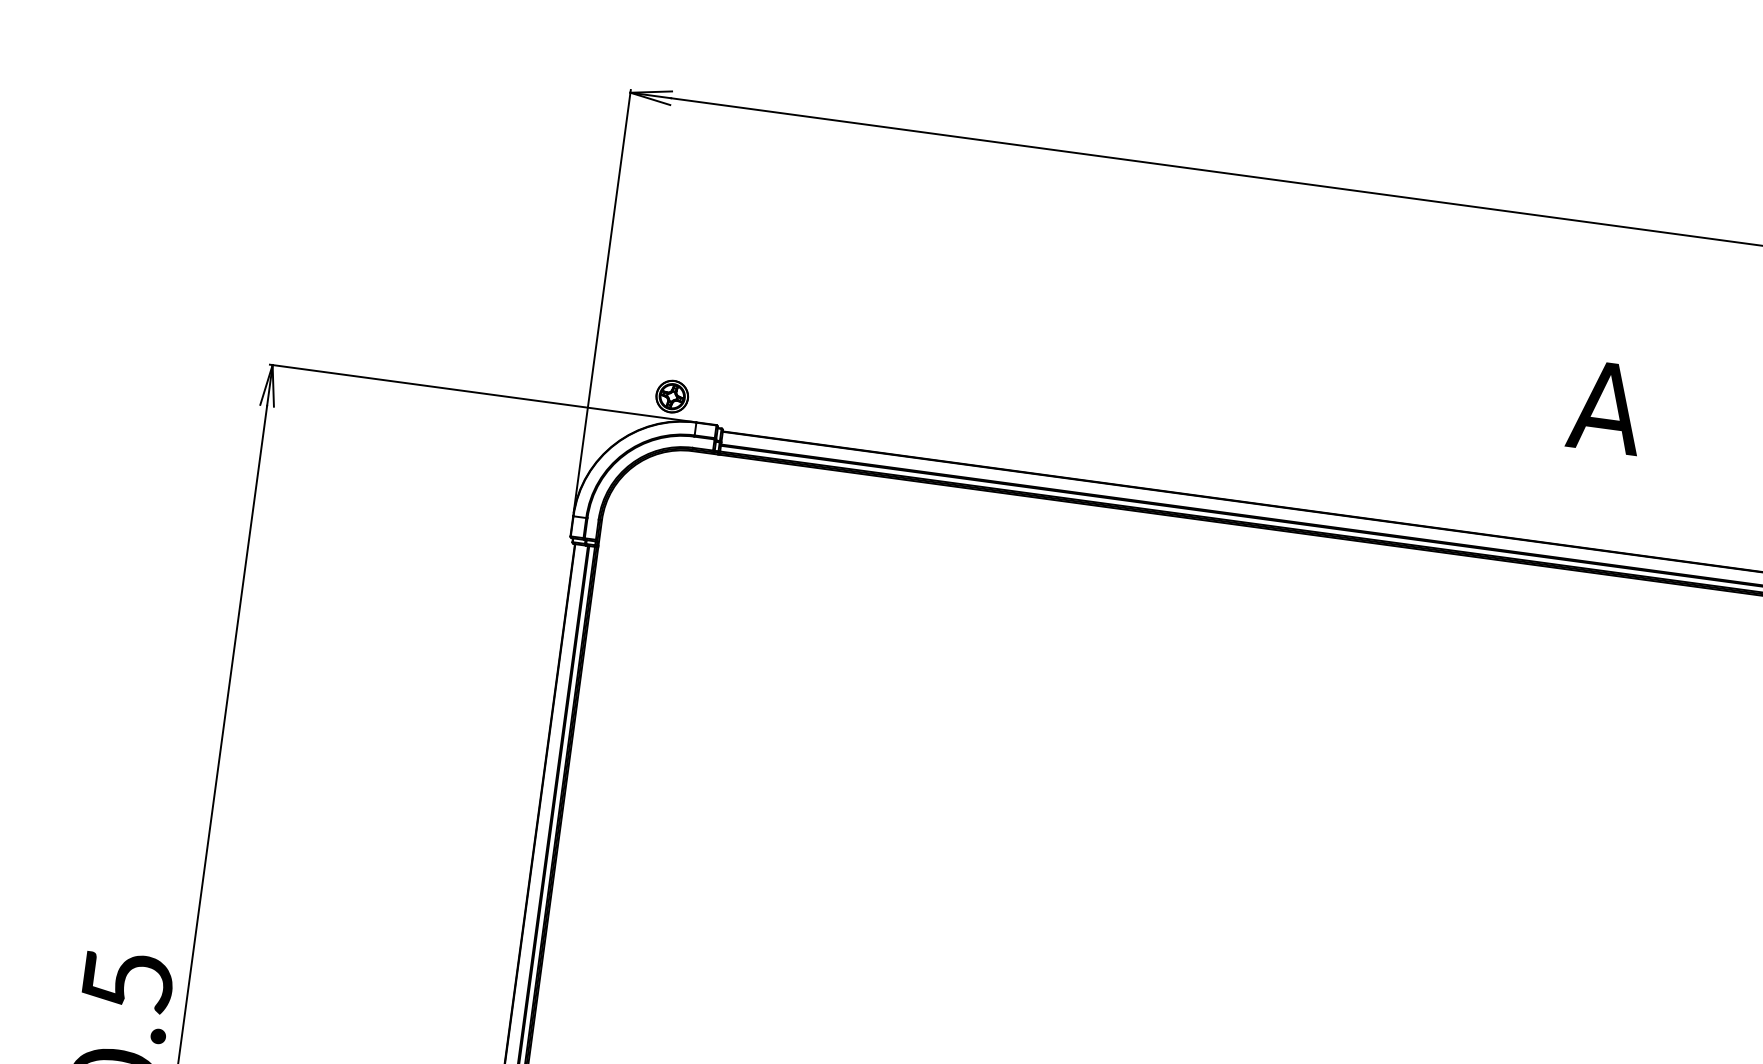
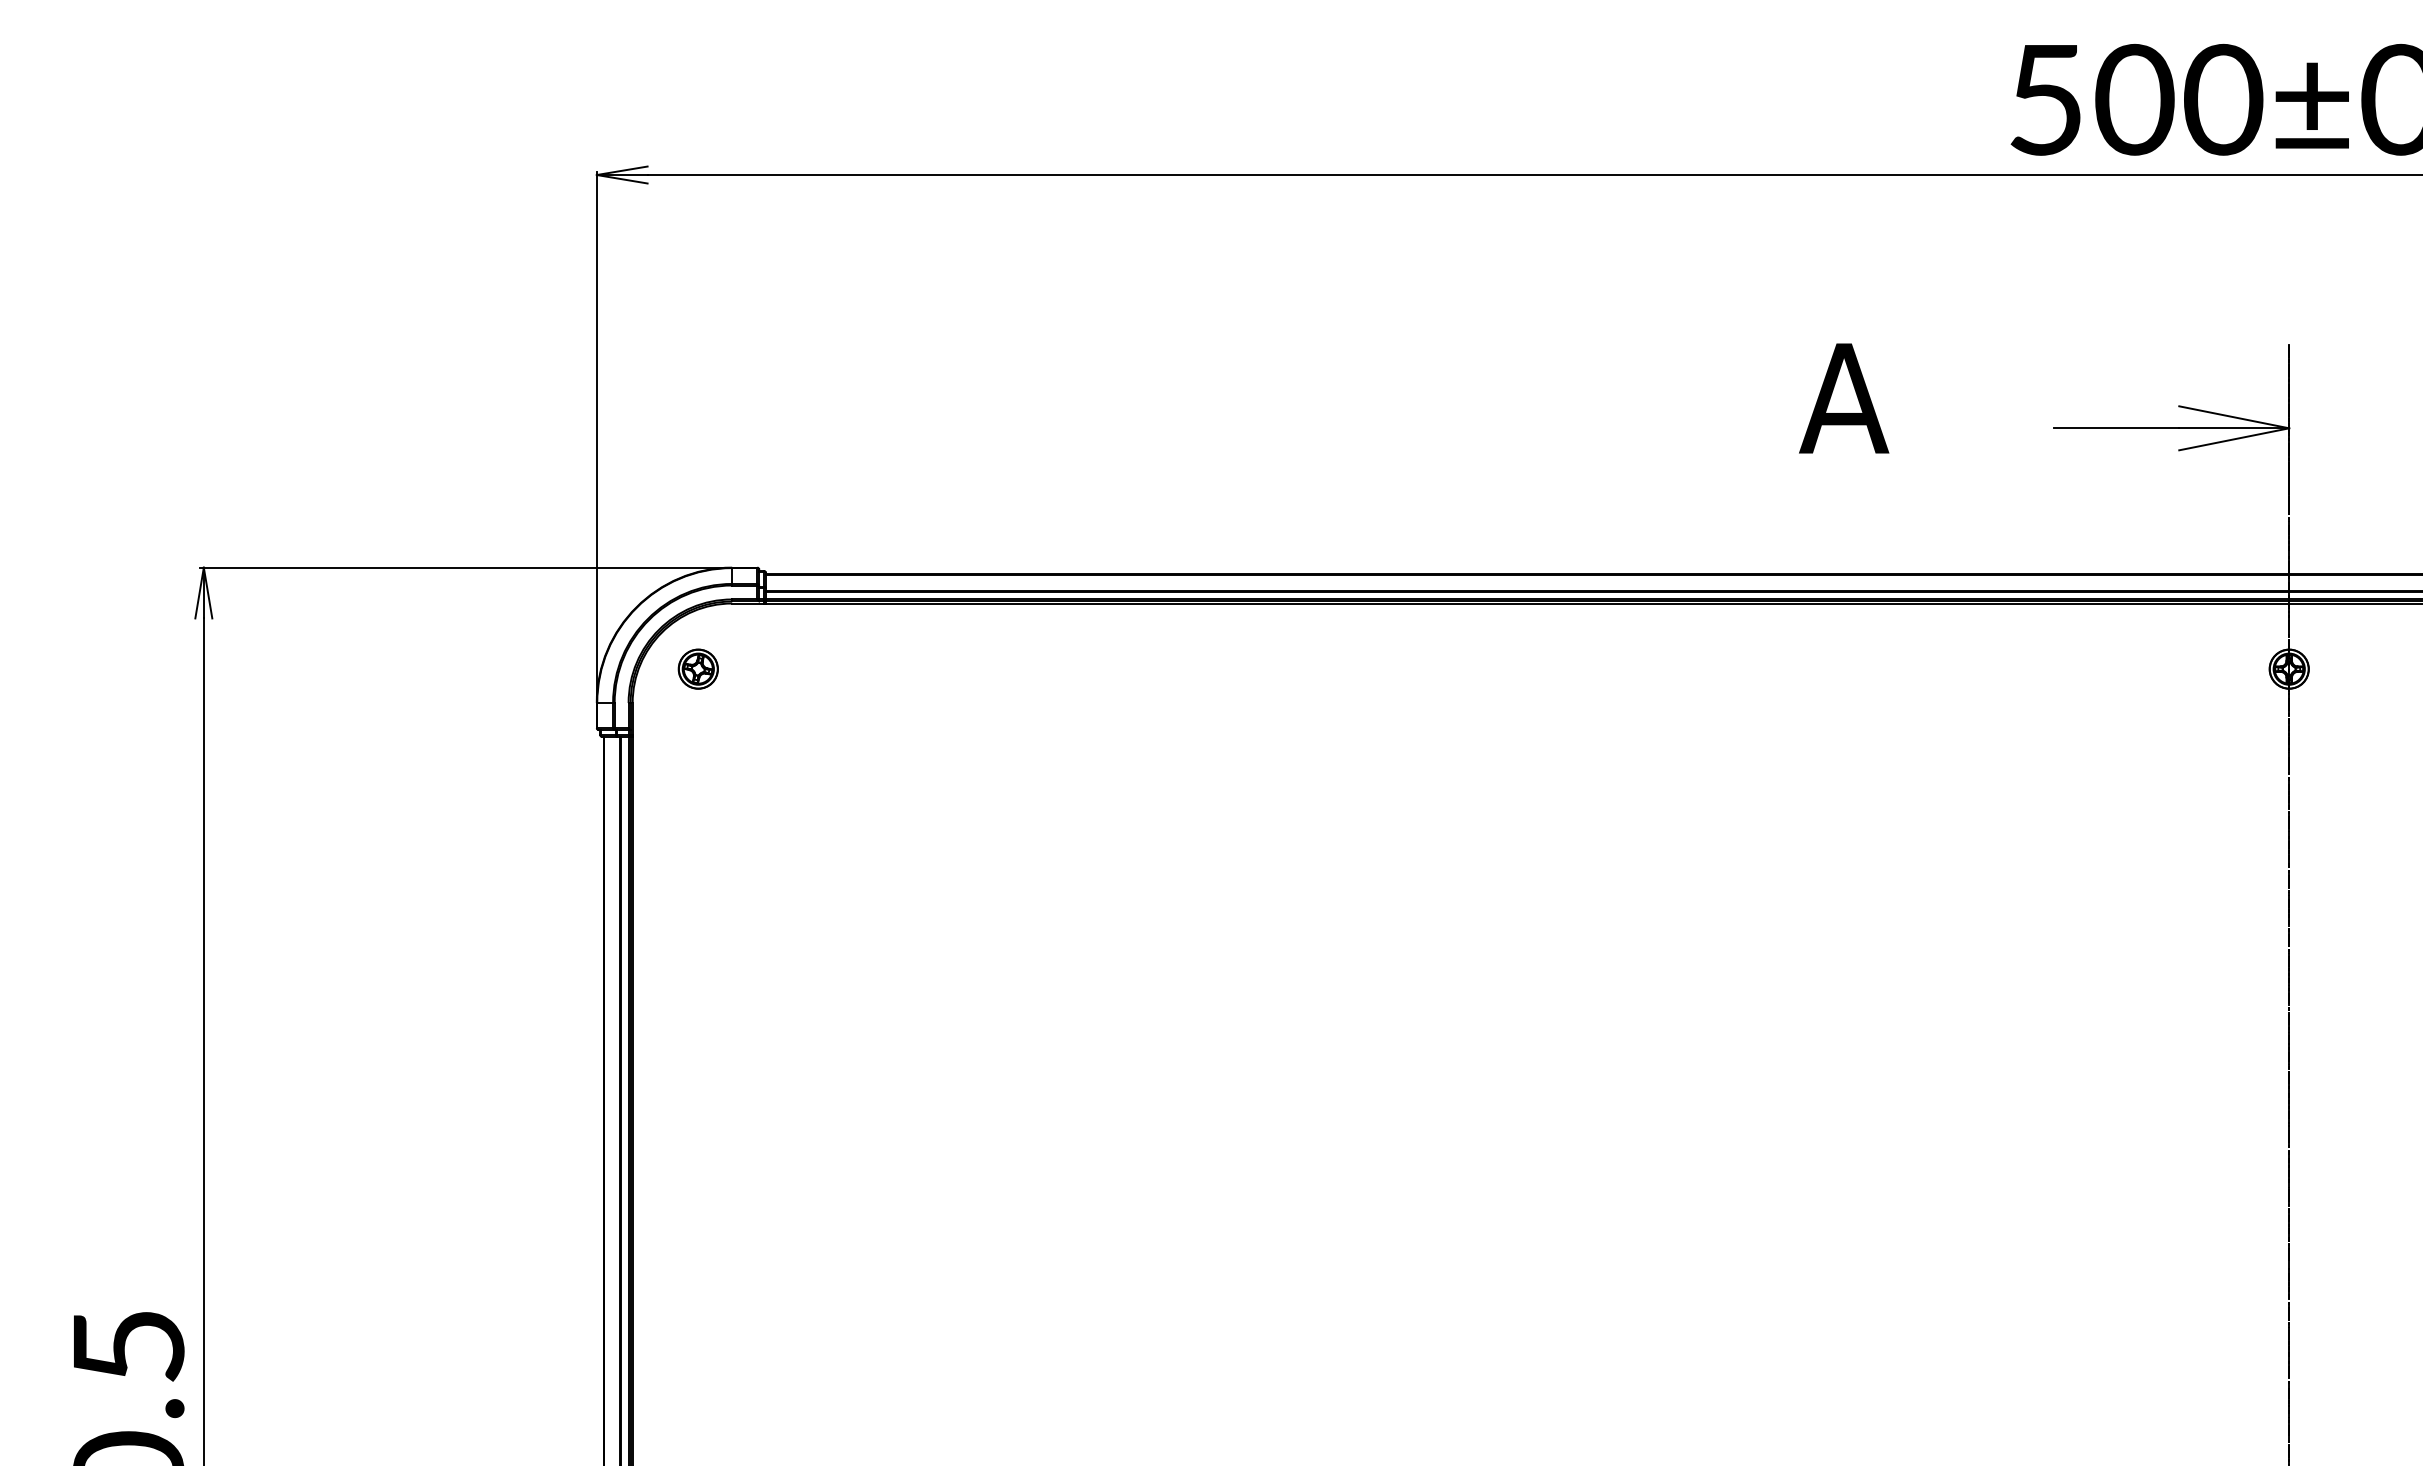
part: (671, 396) -> (697, 668), moved

